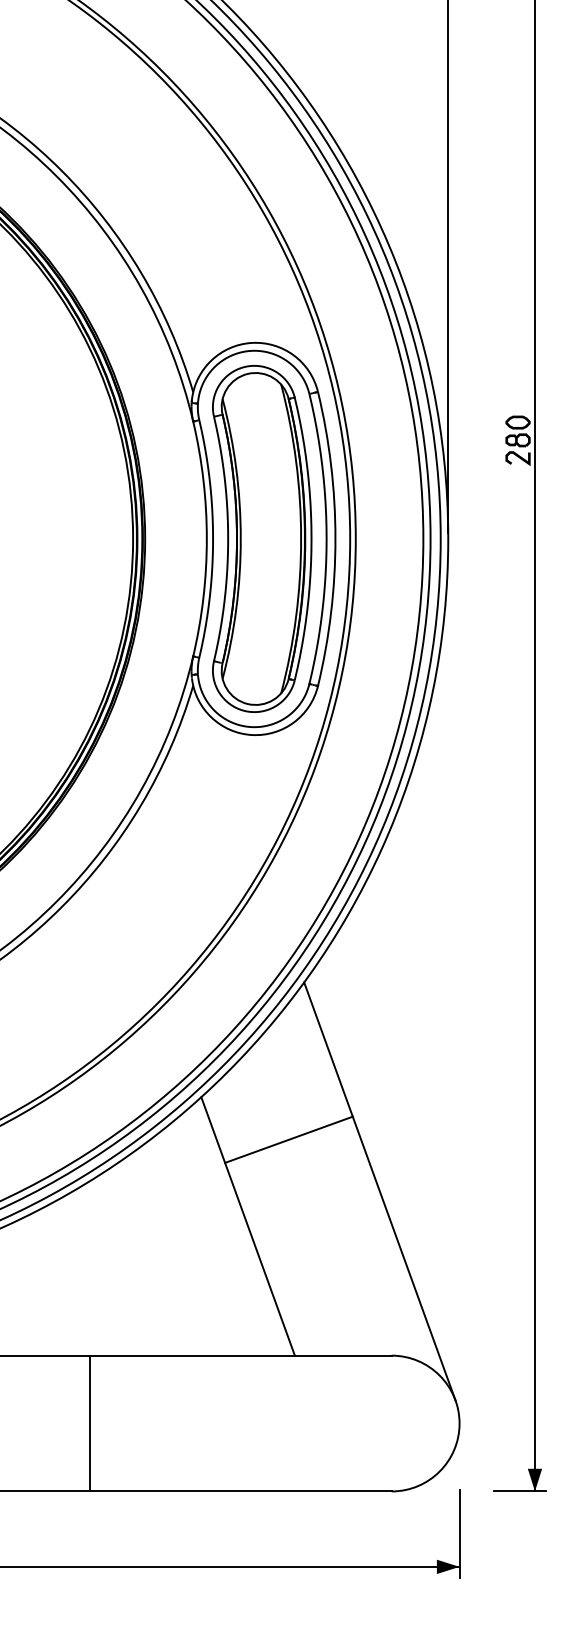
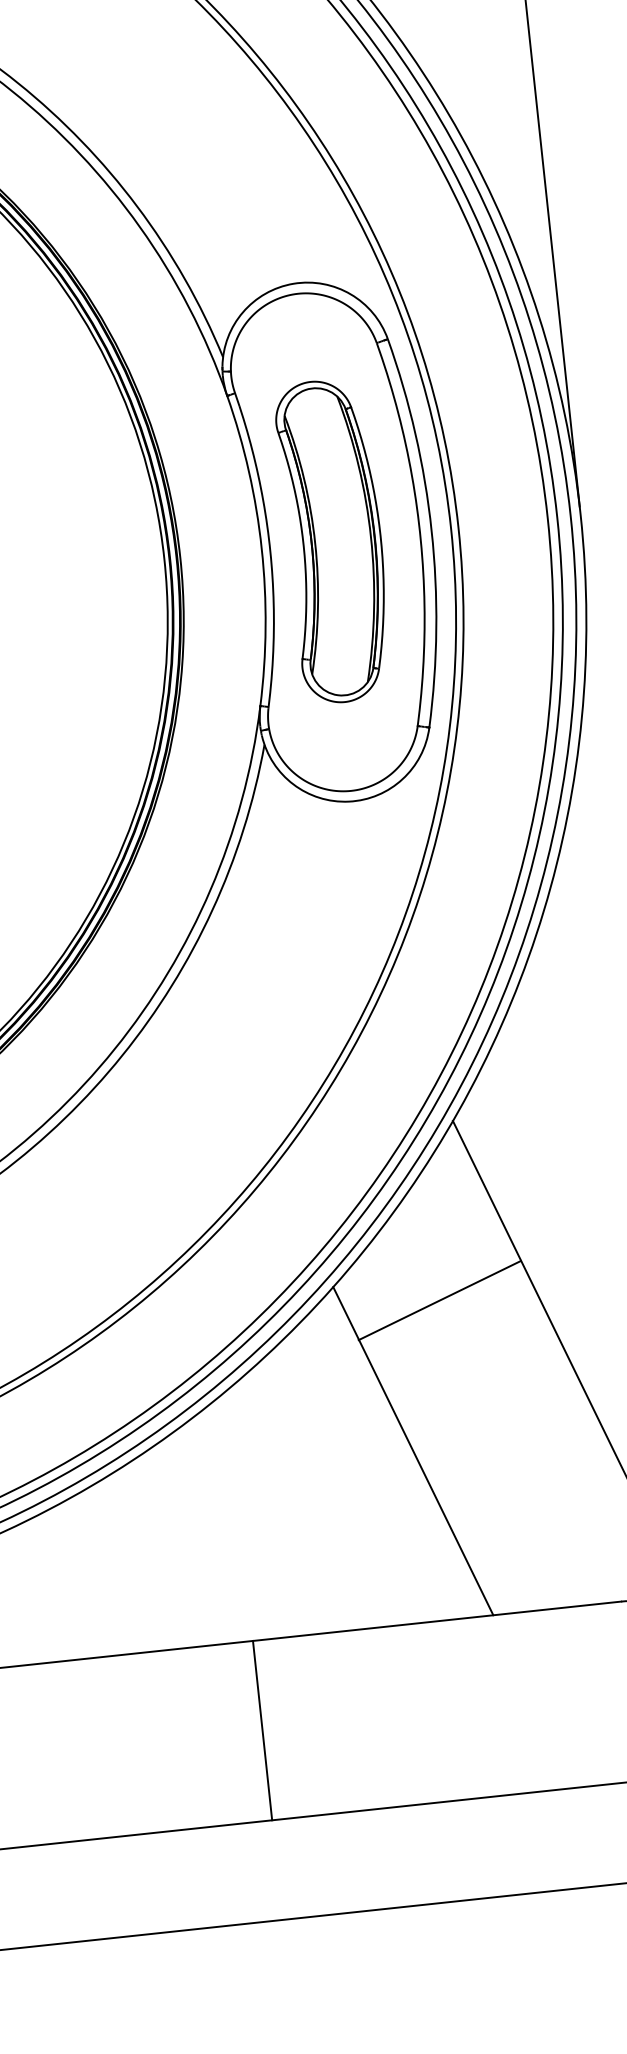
part: (262, 538) -> (335, 540), size x0.7
line: (288, 1139) -> (439, 1300), moved
line: (89, 1423) -> (262, 1730), moved

